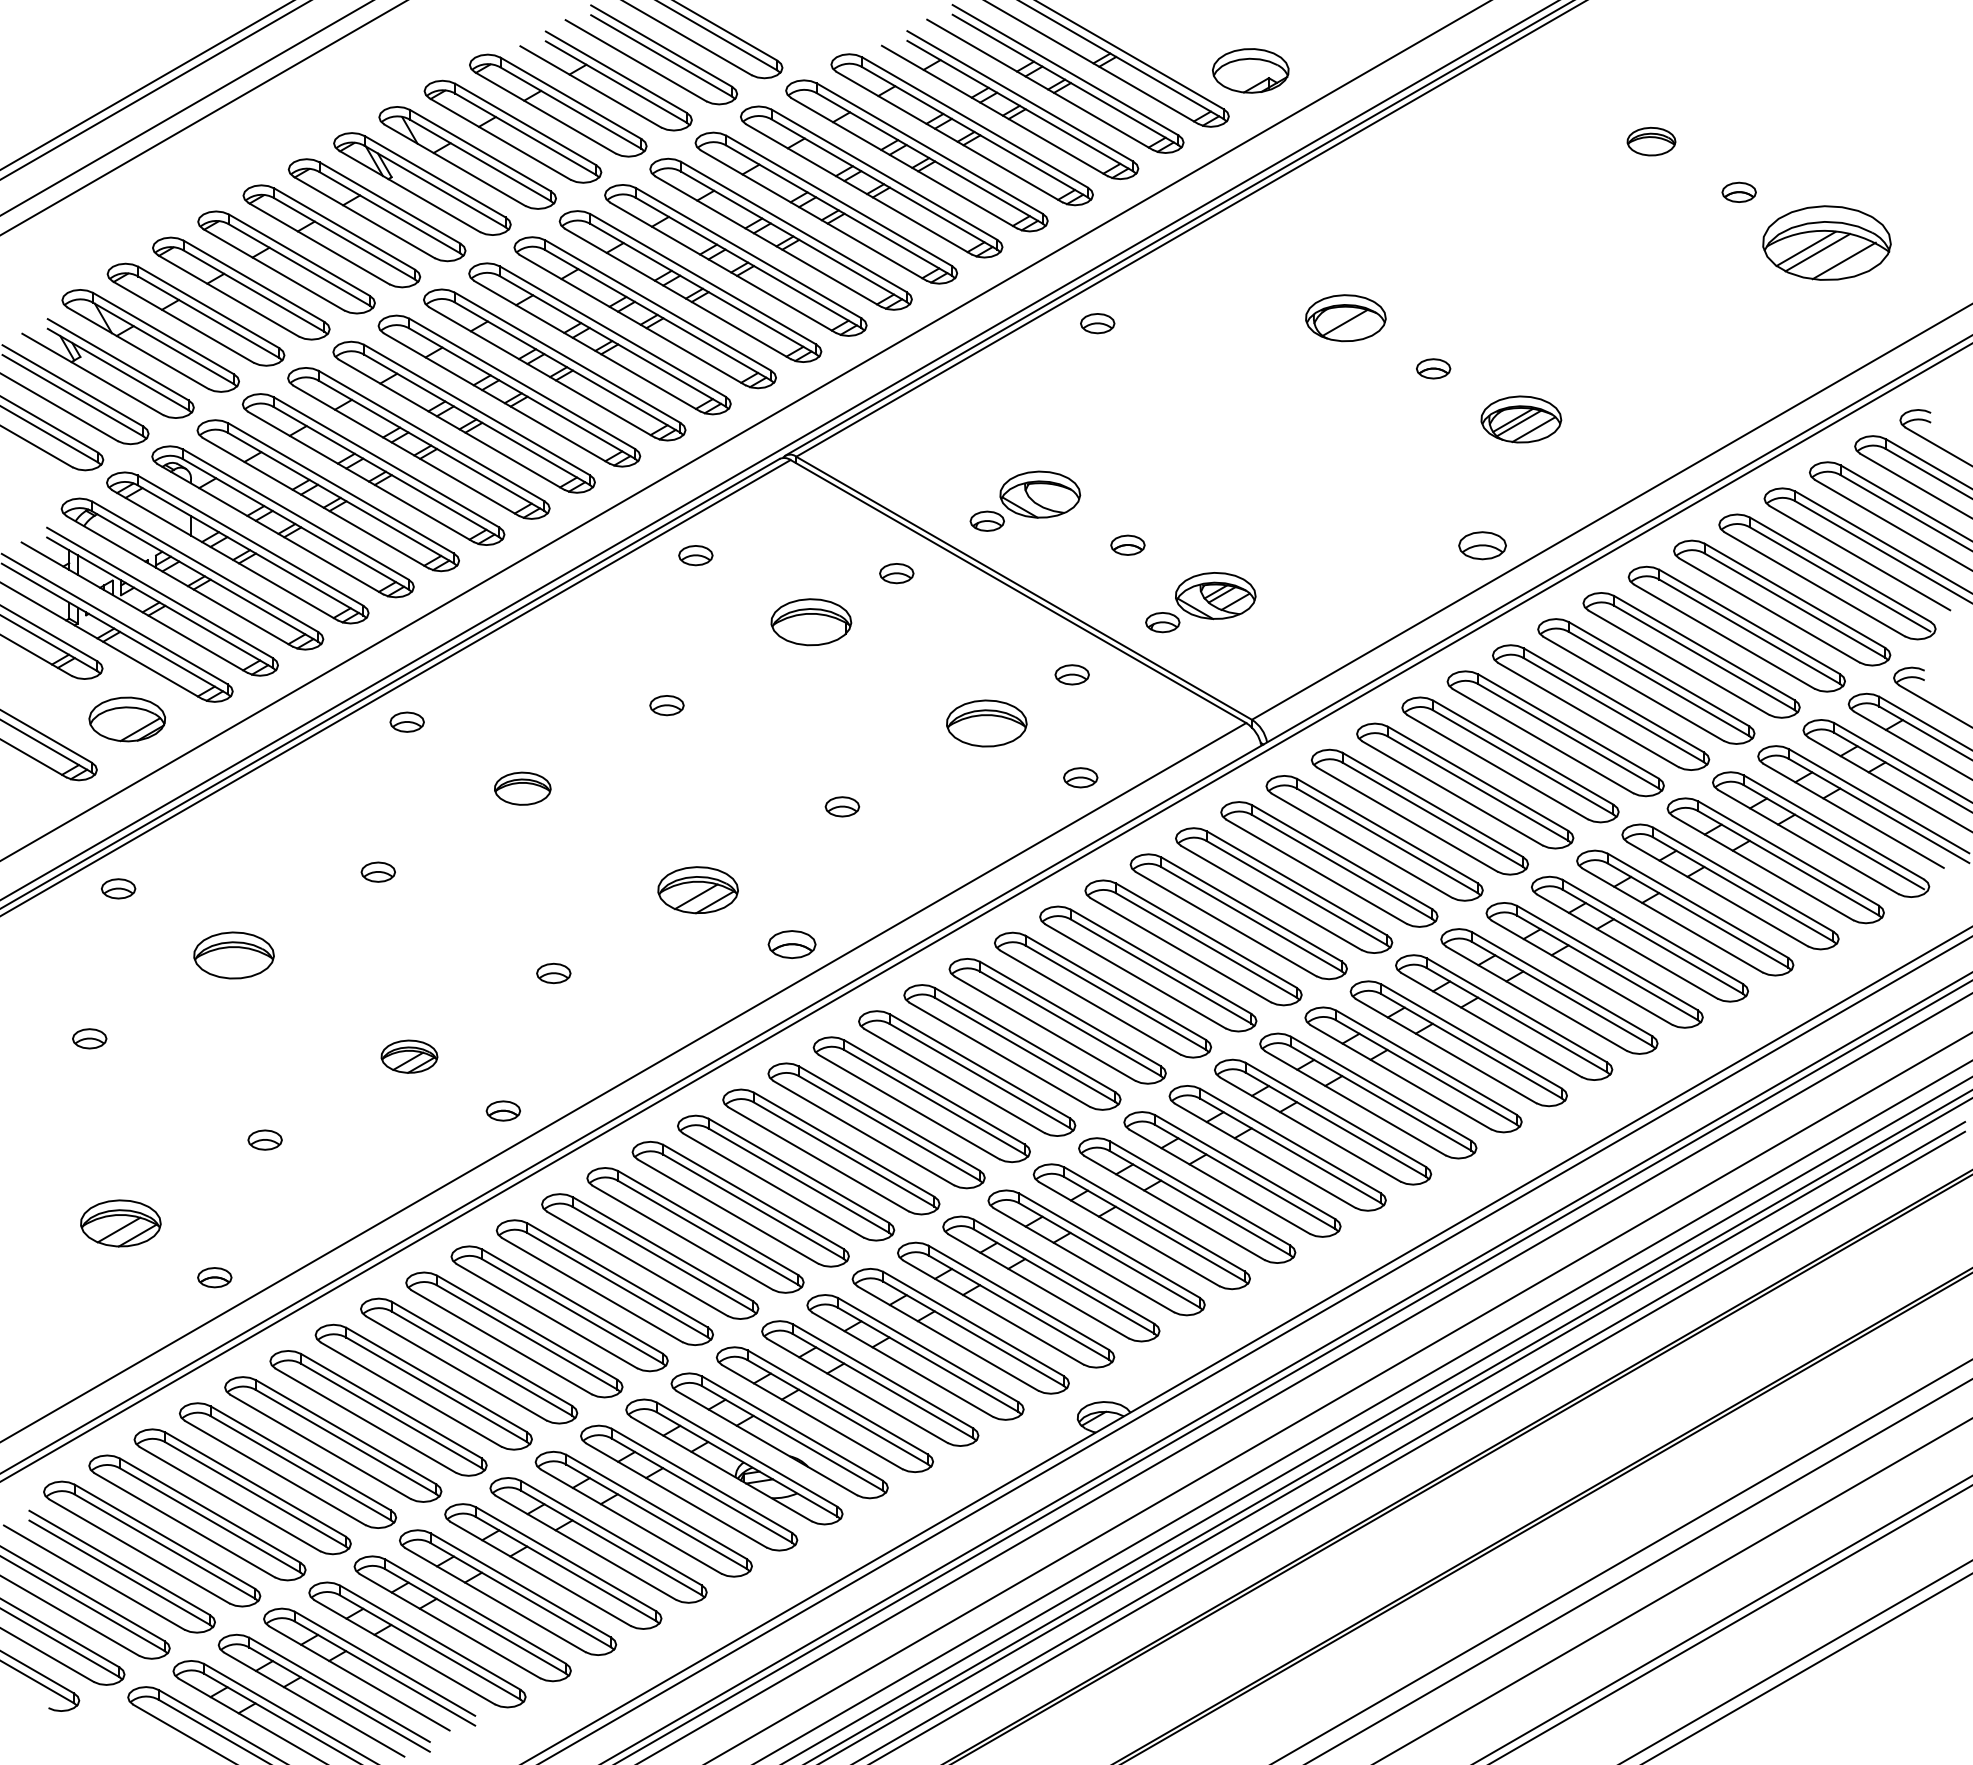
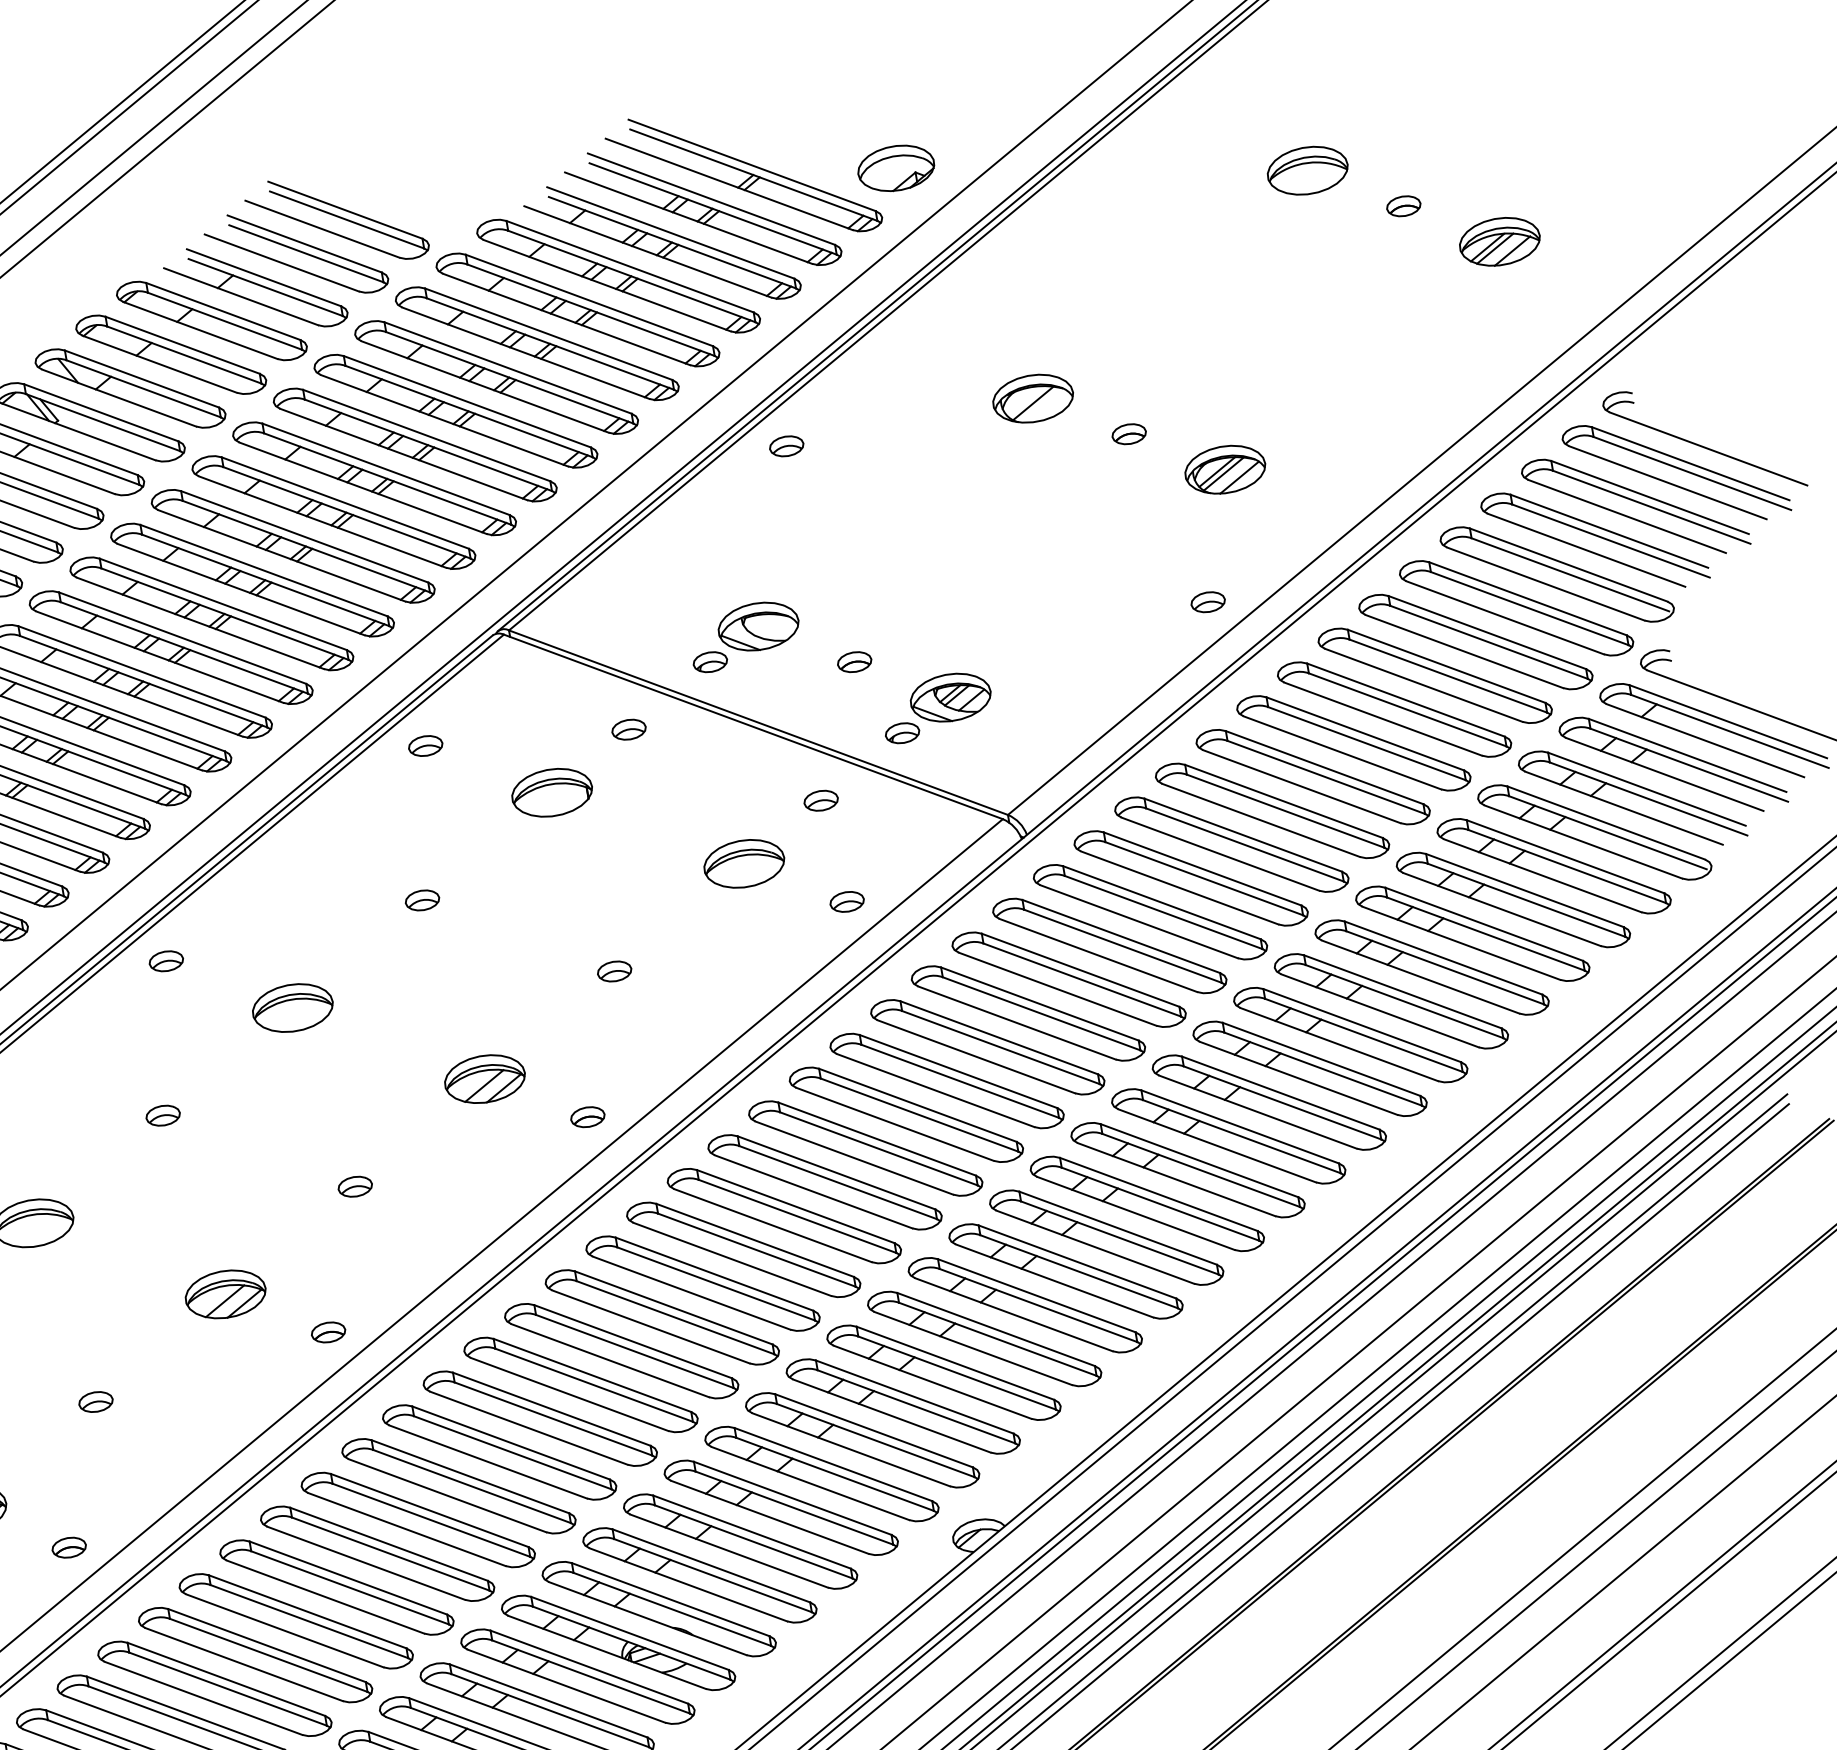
part: (1651, 141) -> (1307, 170), size x1.67
part: (1826, 242) -> (1499, 241), size x0.62
part: (1482, 545) -> (1208, 601), size x0.71
part: (522, 788) -> (292, 1007), size x1.43
part: (791, 943) -> (587, 1116), size x0.71
part: (409, 1056) -> (225, 1294), size x1.43

